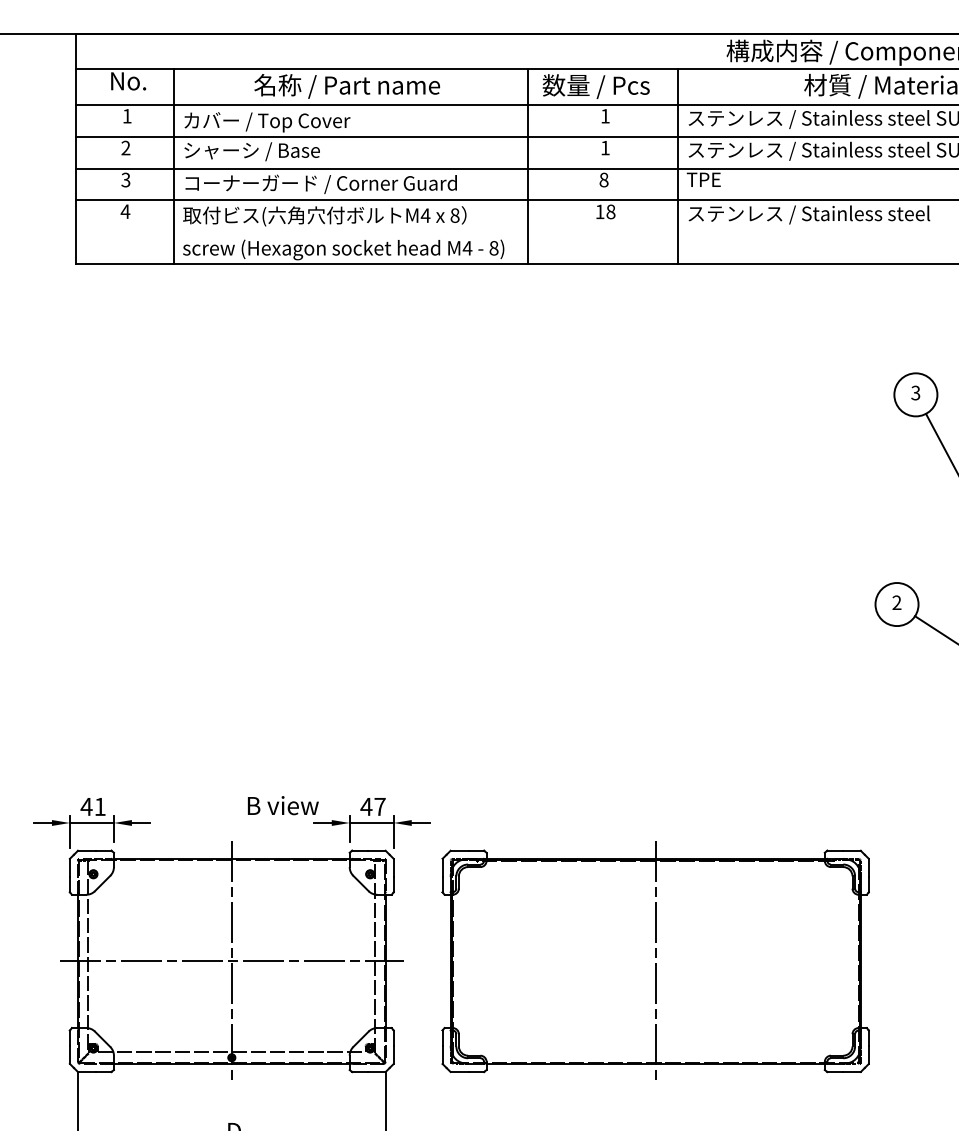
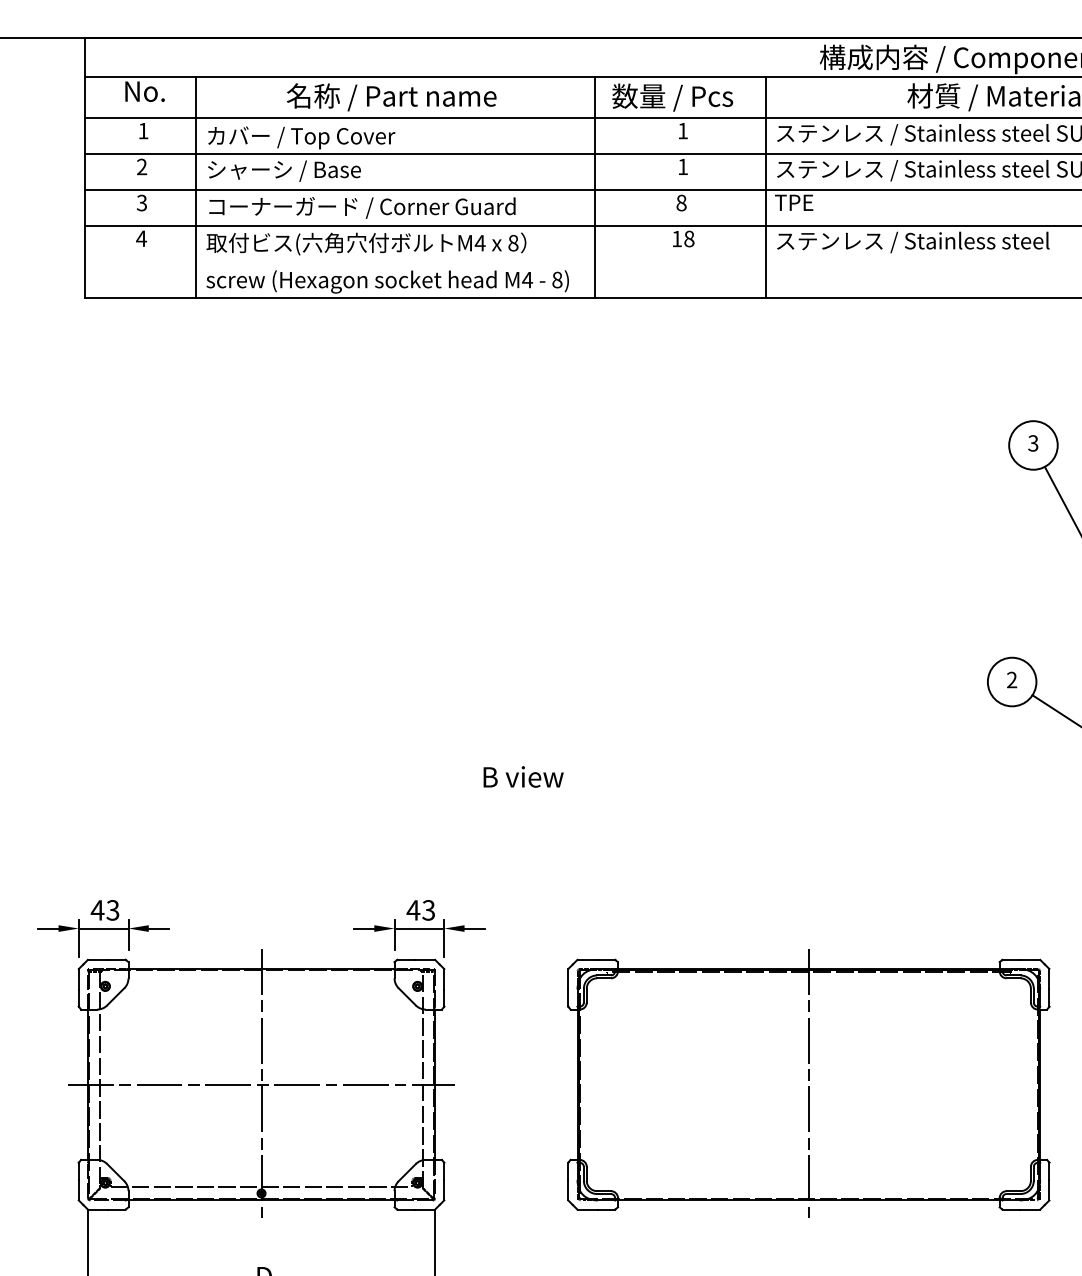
text: (283, 805) -> (523, 776), moved
text: (99, 806) -> (112, 910), 41 -> 43
text: (379, 806) -> (428, 910), 47 -> 43
part: (655, 960) -> (808, 1083), moved

